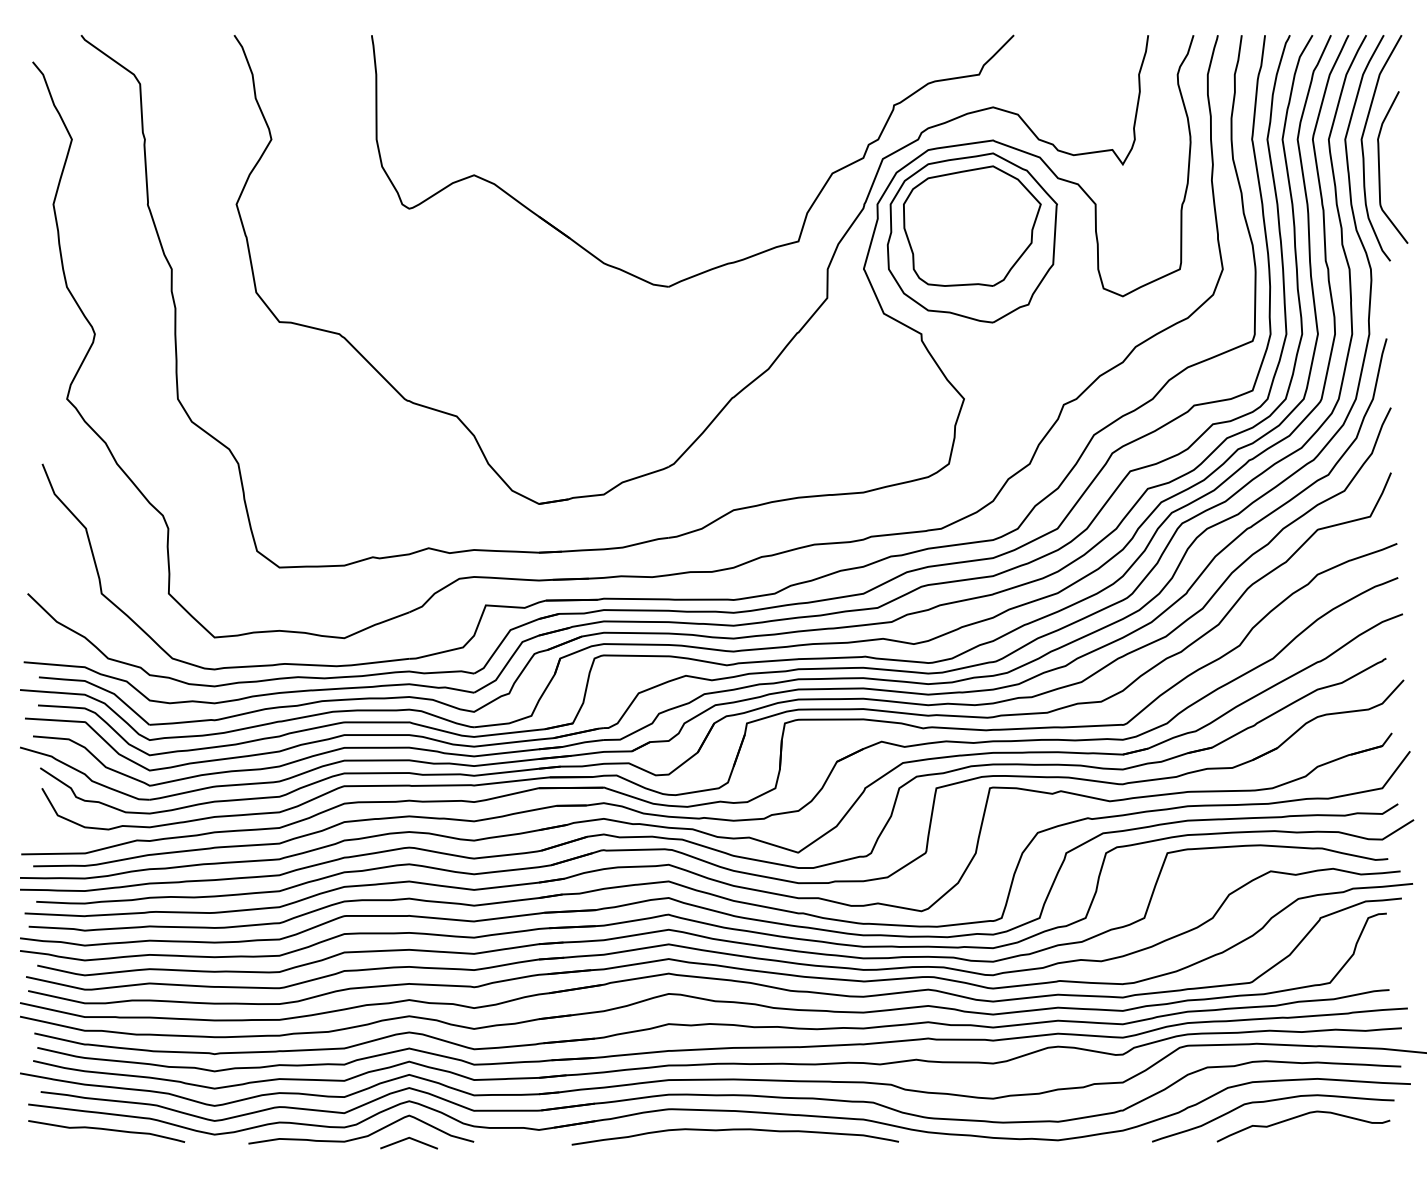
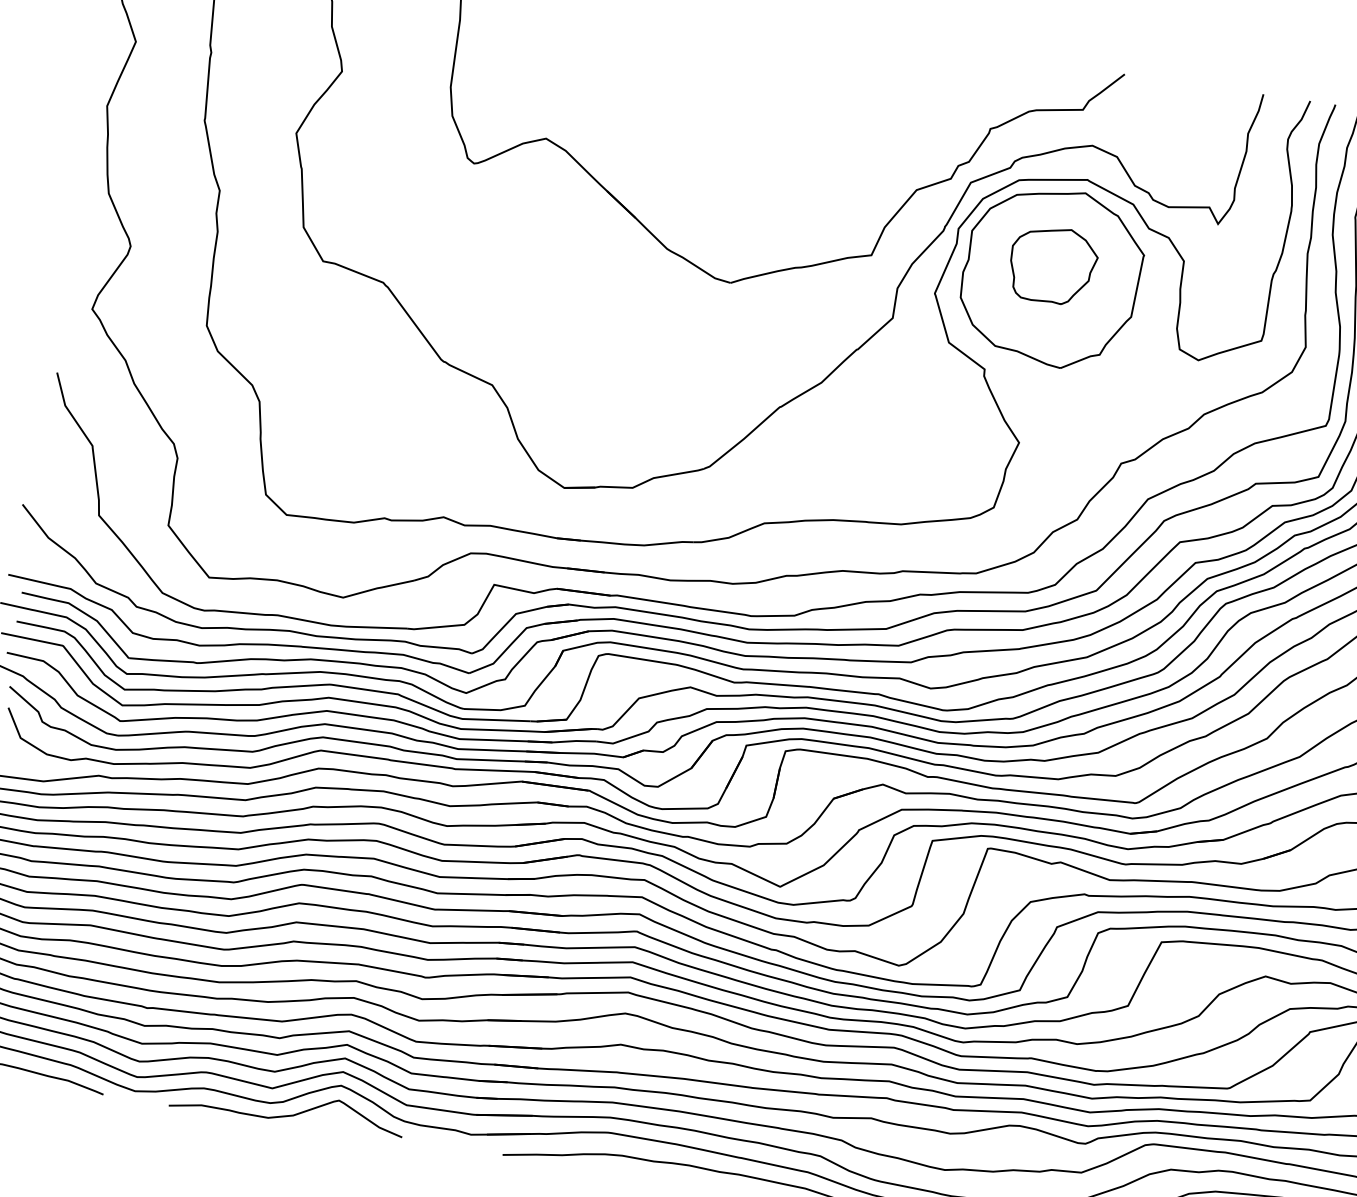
part: (972, 225) -> (1053, 264), size x0.6
line: (407, 1139) -> (333, 1124), removed

